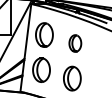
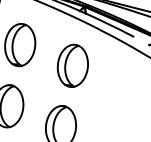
part: (75, 43) -> (73, 65), size x1.43

